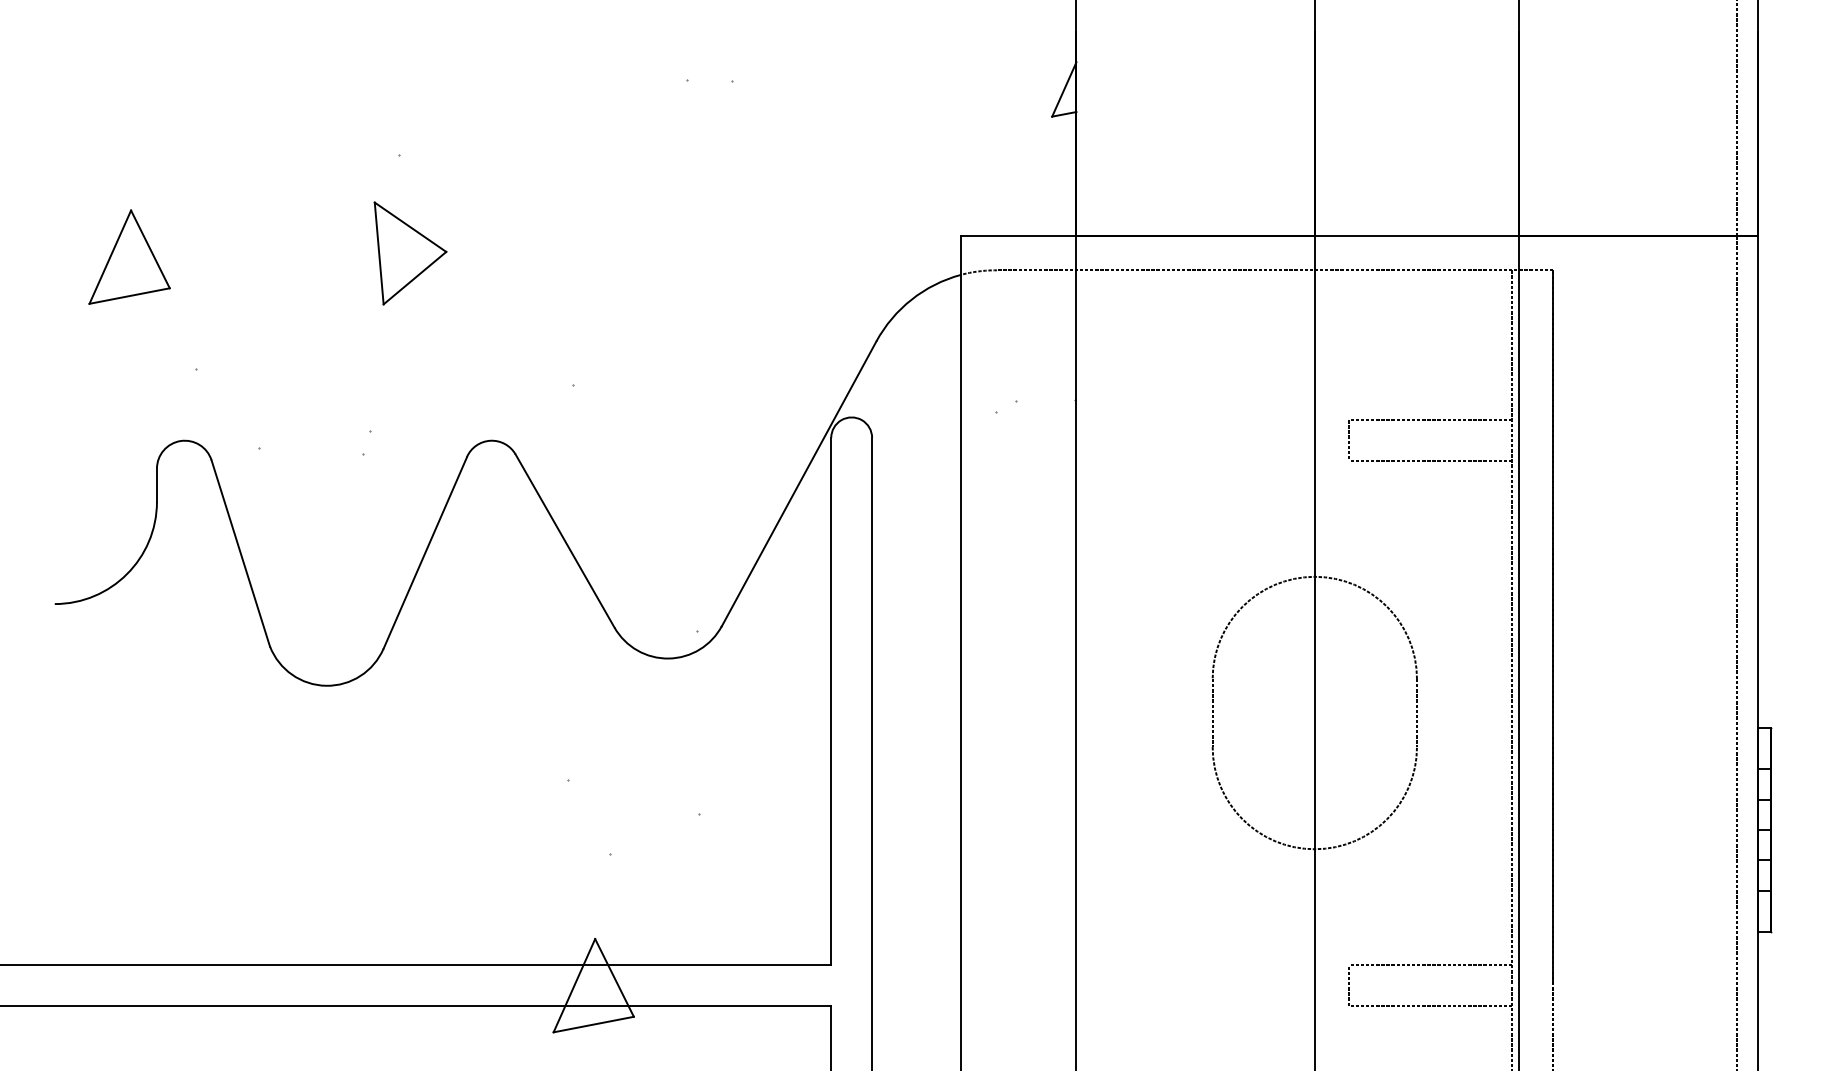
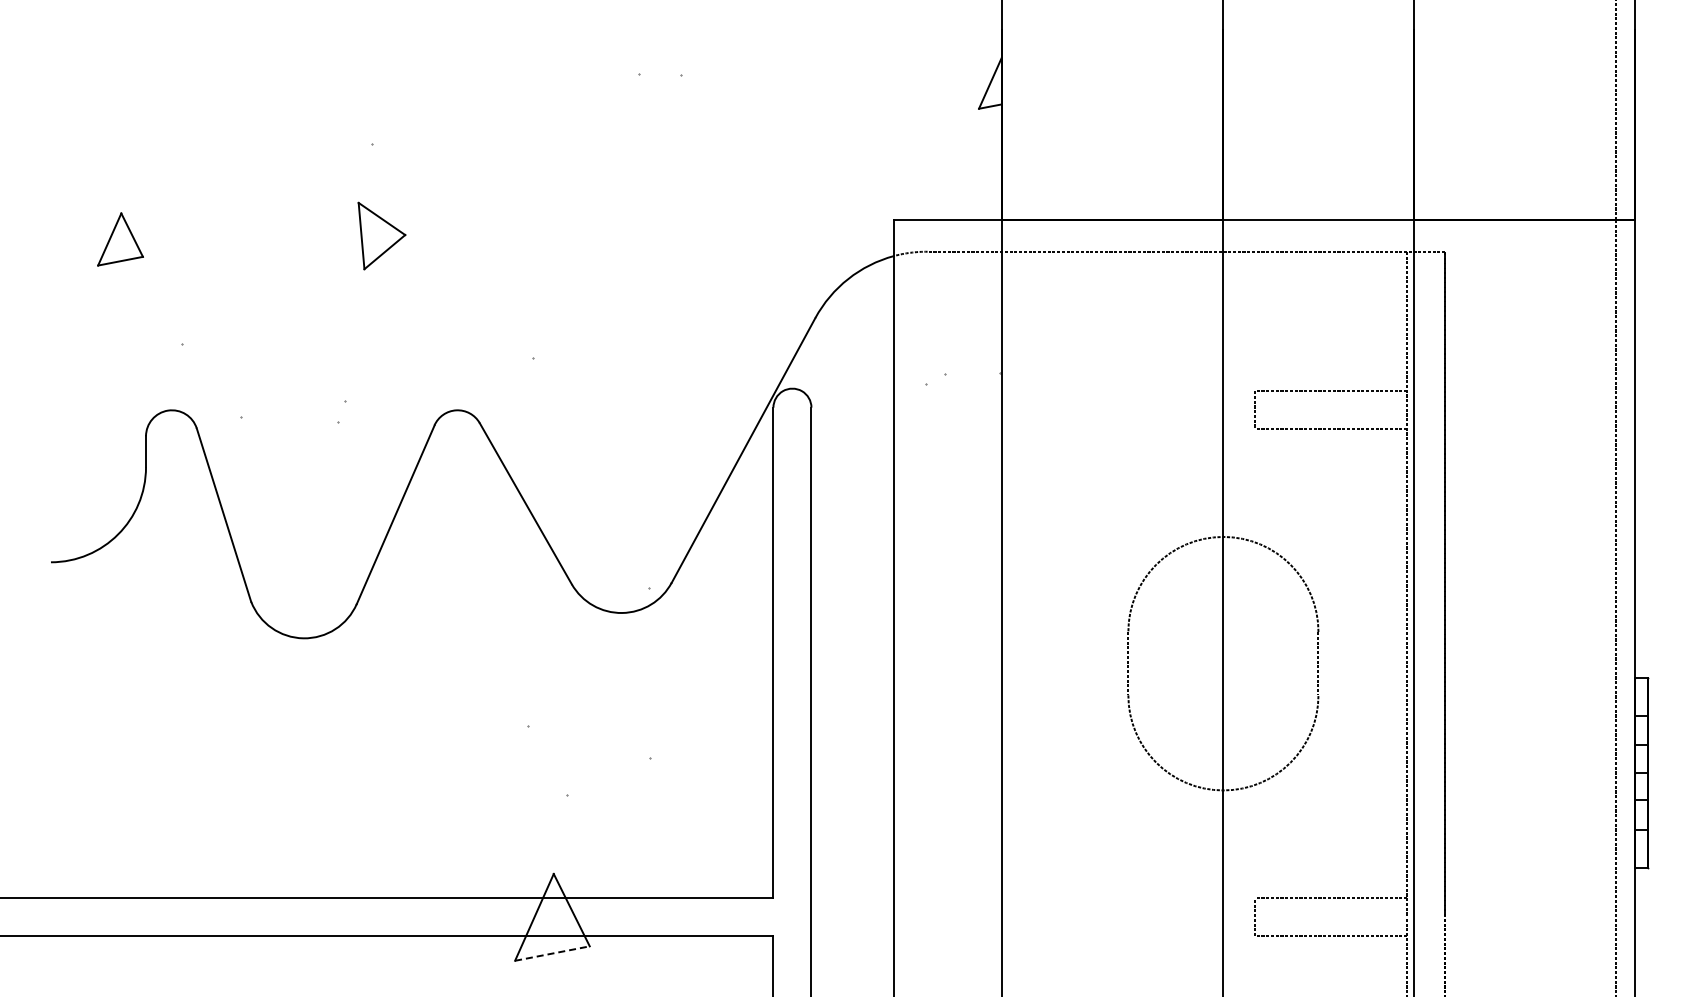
part: (410, 252) -> (381, 235), size x0.7
part: (129, 257) -> (120, 239), size x0.6
line: (593, 1024) -> (552, 953), solid -> dashed

